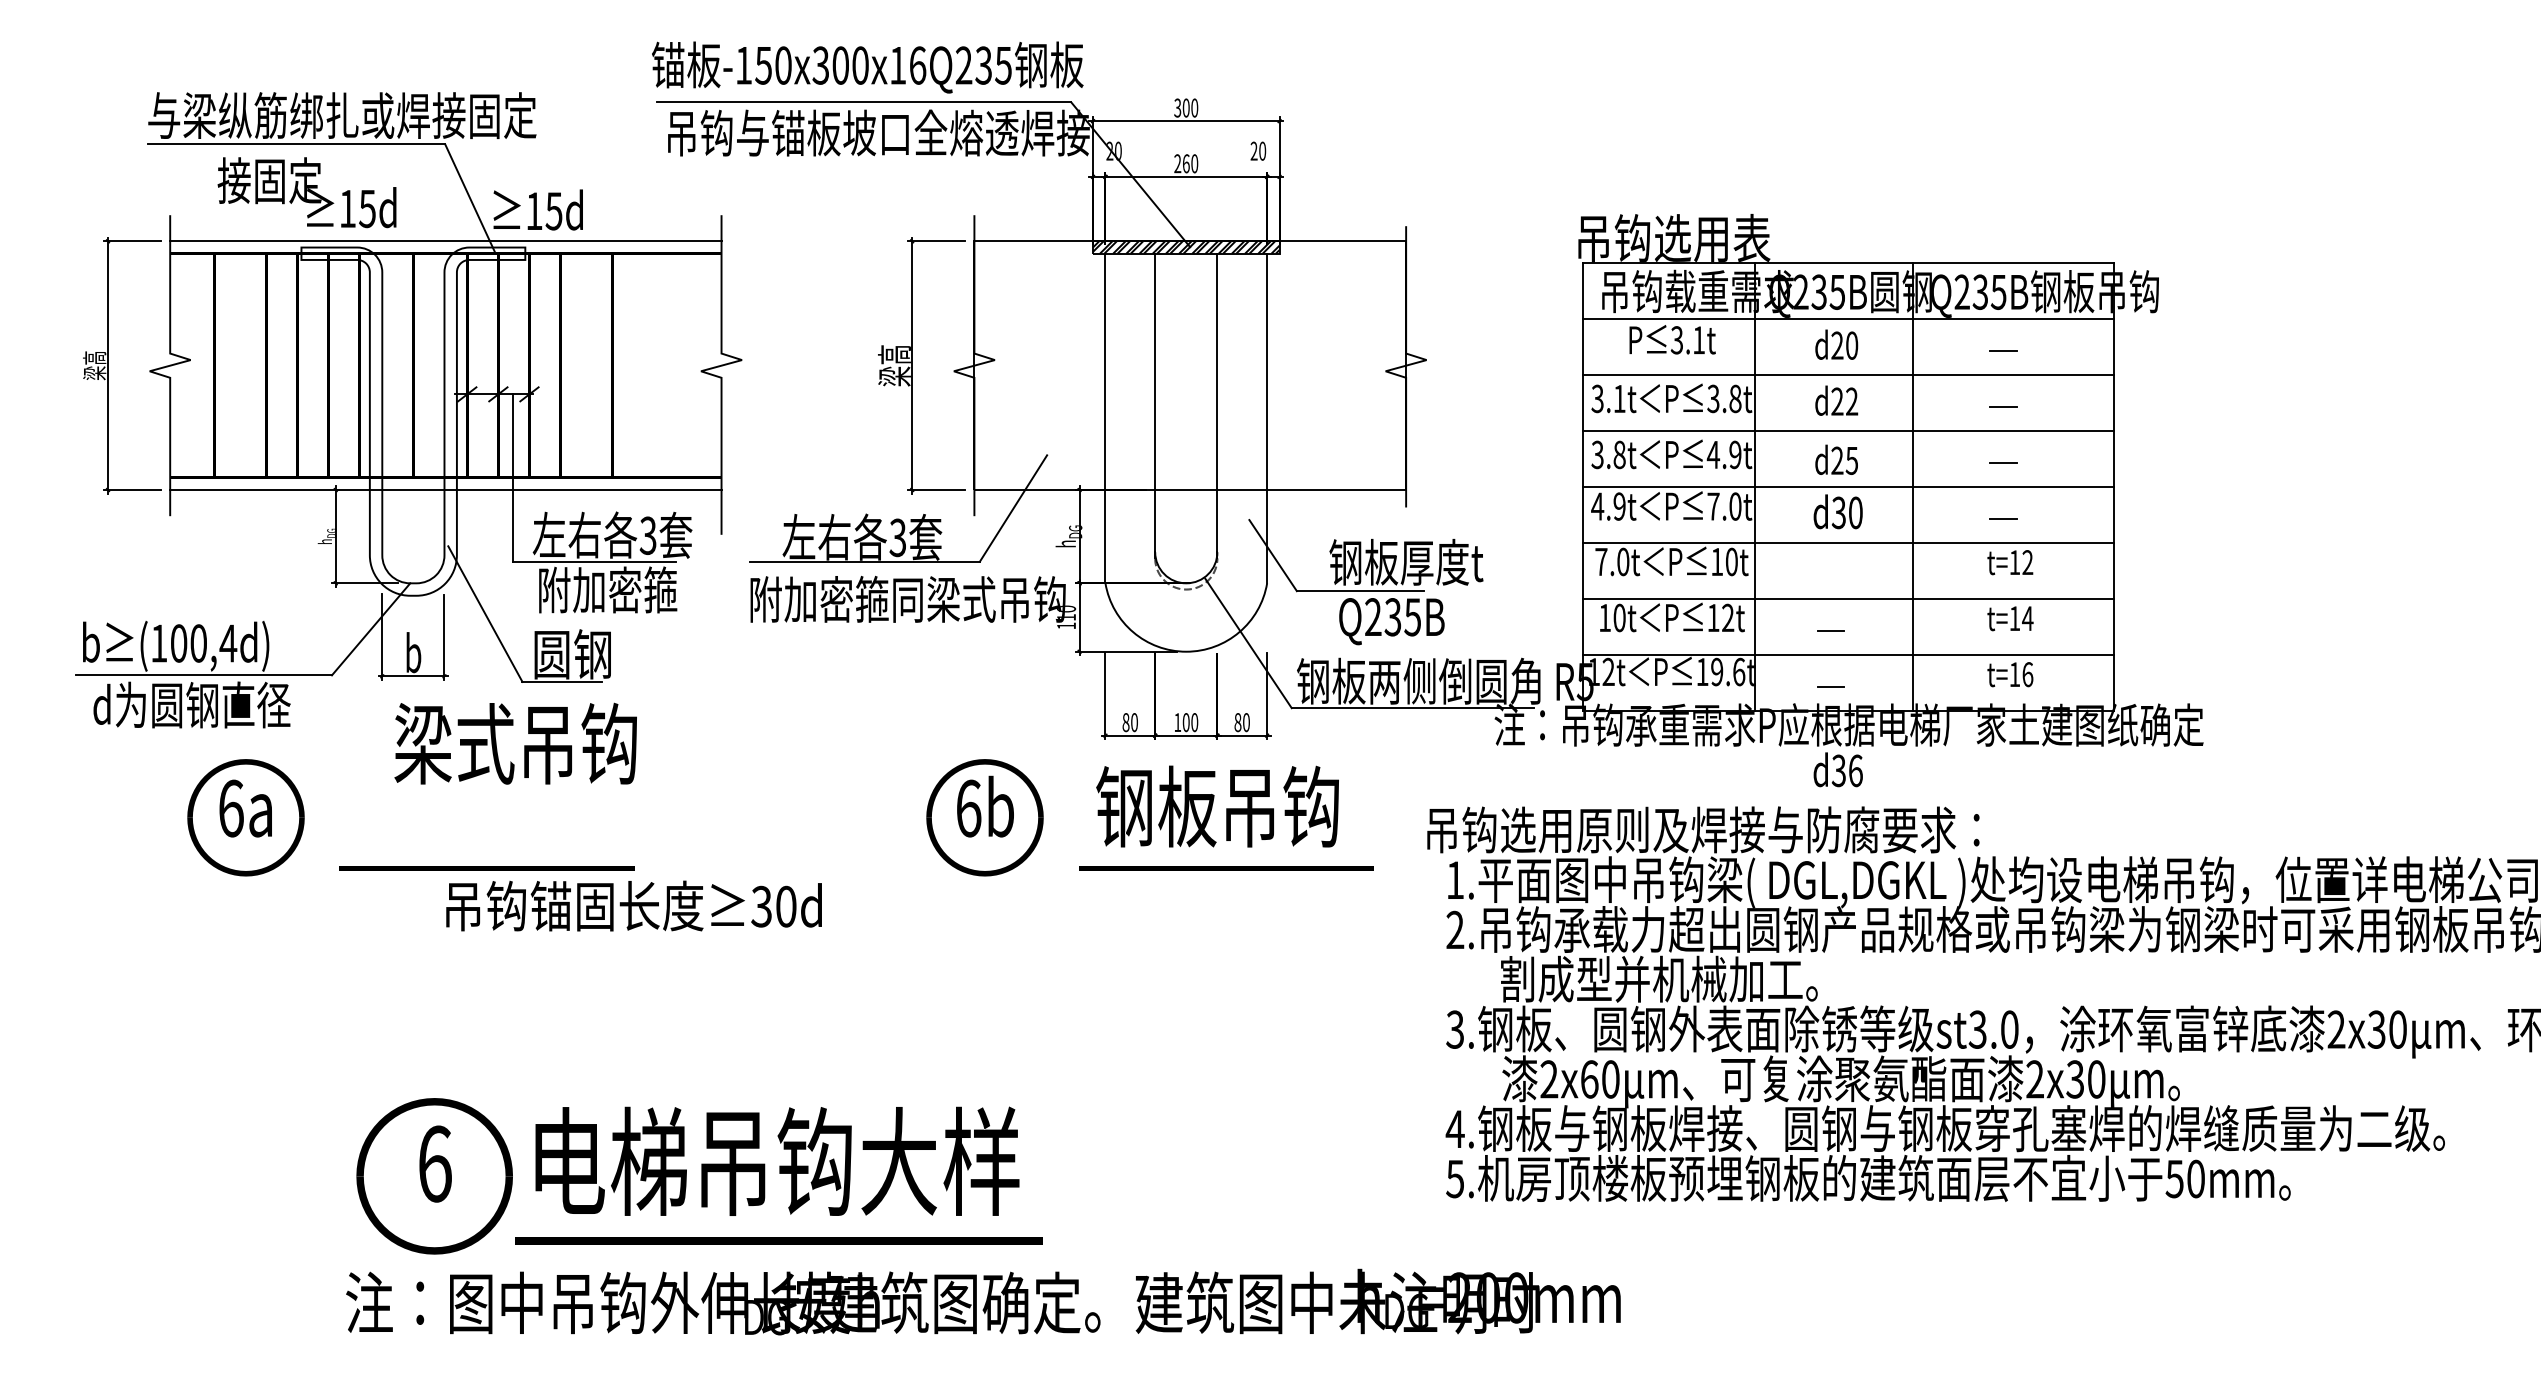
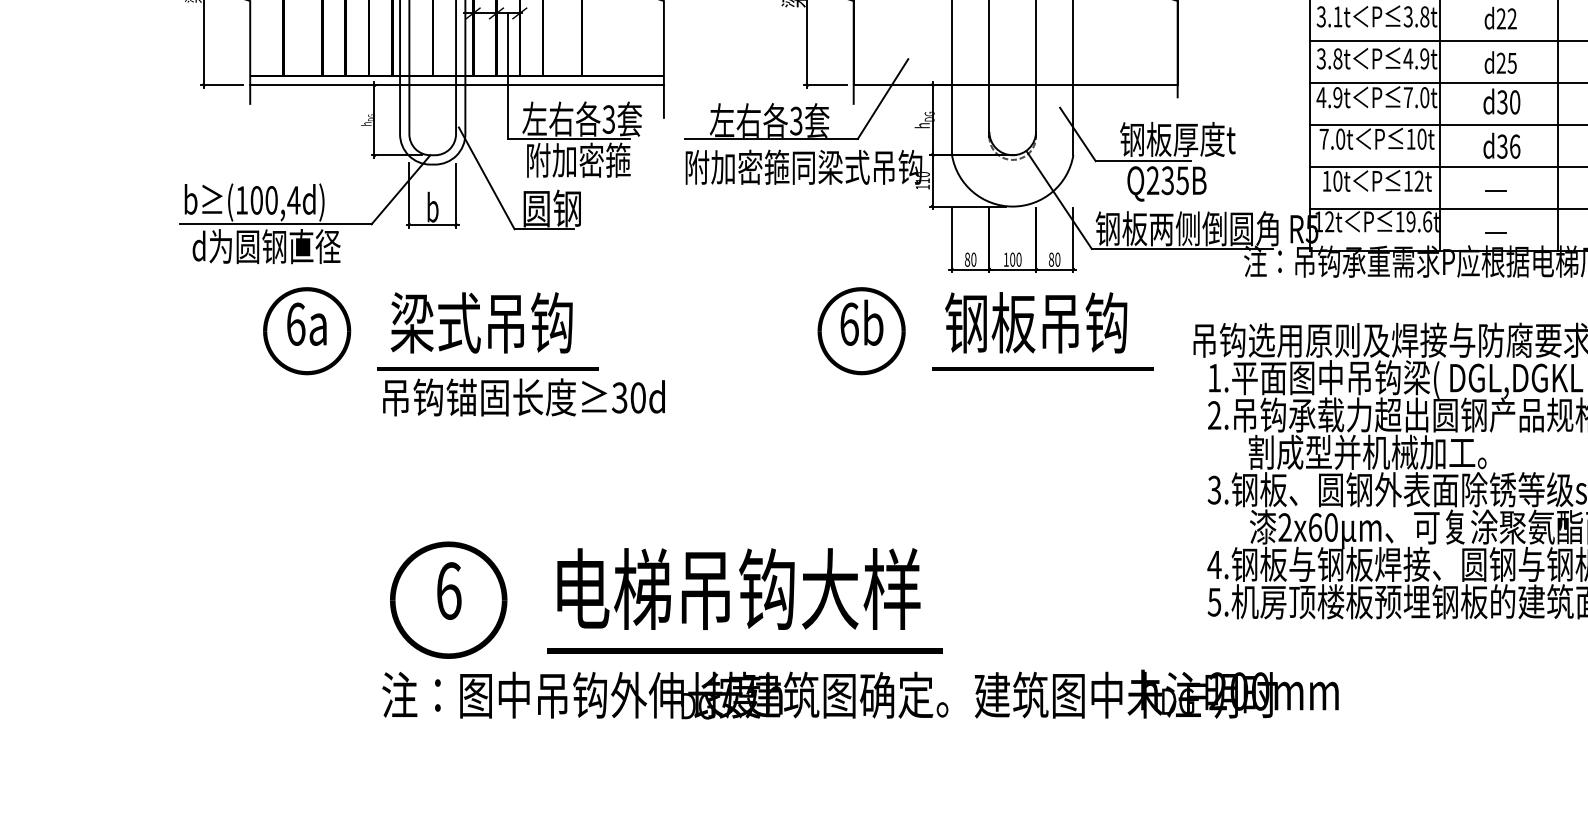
text: (515, 743) -> (481, 322), moved
text: (1837, 769) -> (1501, 145), moved
text: (633, 905) -> (523, 397), moved
text: (777, 1160) -> (738, 588), moved
line: (778, 1240) -> (744, 650), moved

